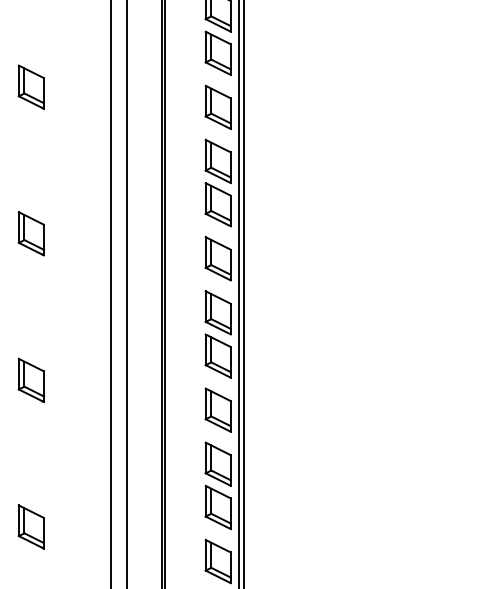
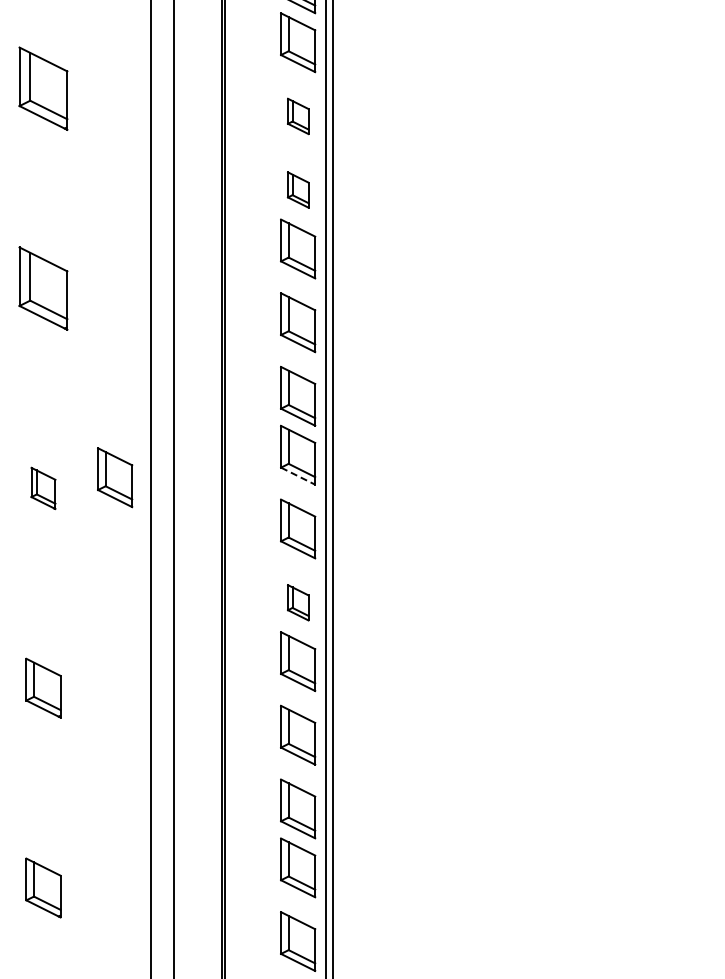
part: (31, 86) -> (43, 88), size x1.4
part: (218, 107) -> (298, 116), size x0.6
part: (218, 161) -> (298, 189), size x0.6
part: (31, 233) -> (43, 288), size x1.4
line: (218, 371) -> (298, 476), solid -> dashed
part: (84, 372) -> (115, 477), added
part: (31, 380) -> (43, 488), size x0.7
part: (218, 464) -> (298, 602), size x0.6

